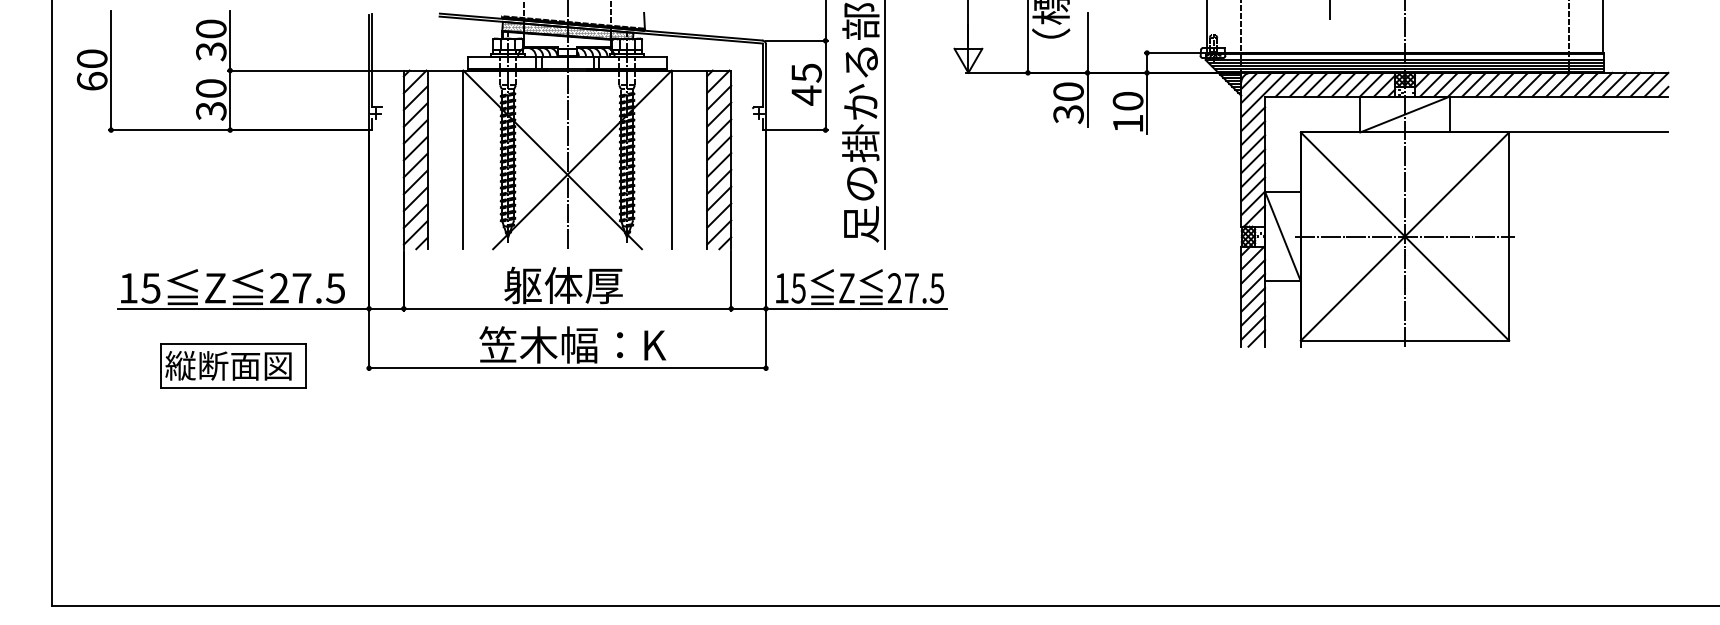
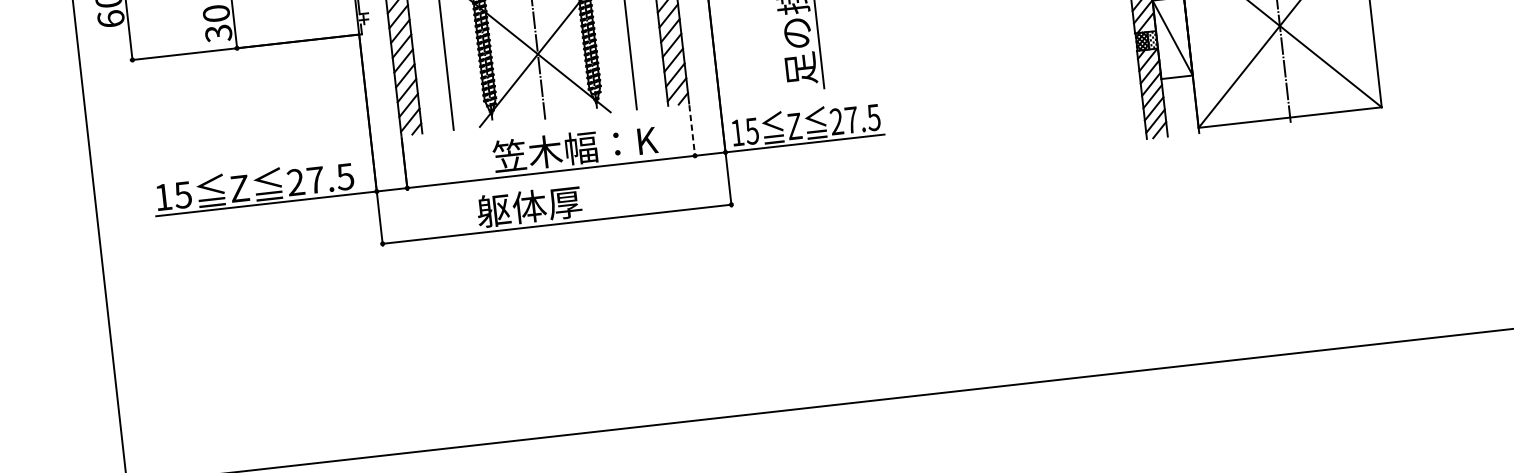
line: (1404, 236) -> (1279, 25), removed
line: (731, 280) -> (692, 130), solid -> dashed
text: (597, 285) -> (575, 148), 躯体厚 -> 笠木幅：K
text: (572, 344) -> (559, 202), 笠木幅：K -> 躯体厚
part: (233, 365) -> (263, 254), removed

